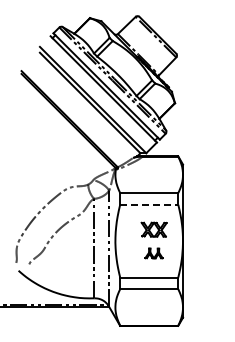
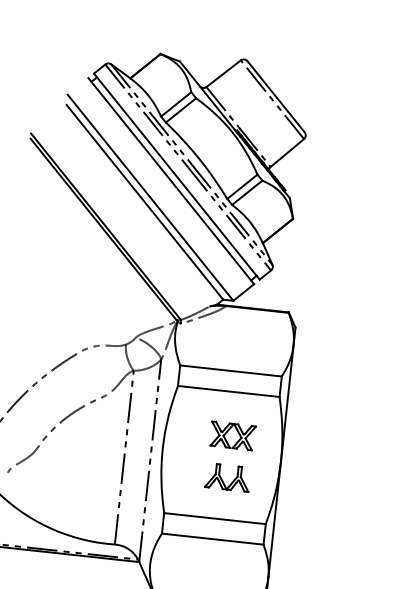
line: (149, 204) -> (229, 391), dashed -> solid
part: (153, 253) -> (226, 477), size x1.43

